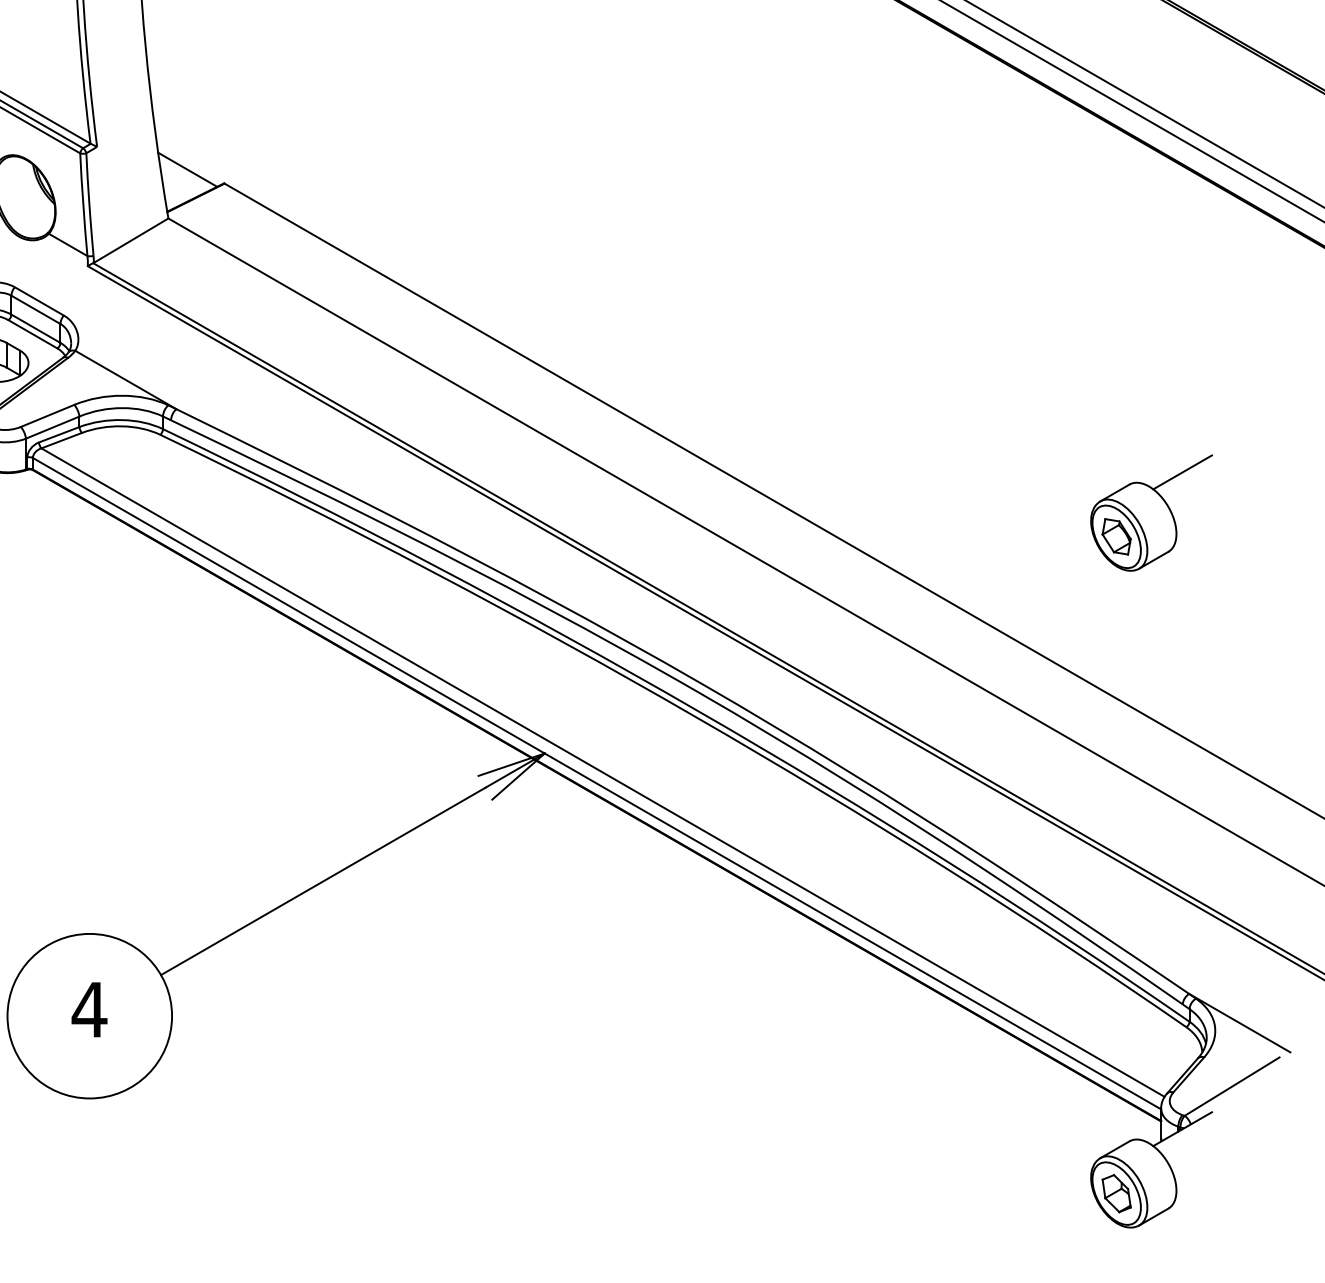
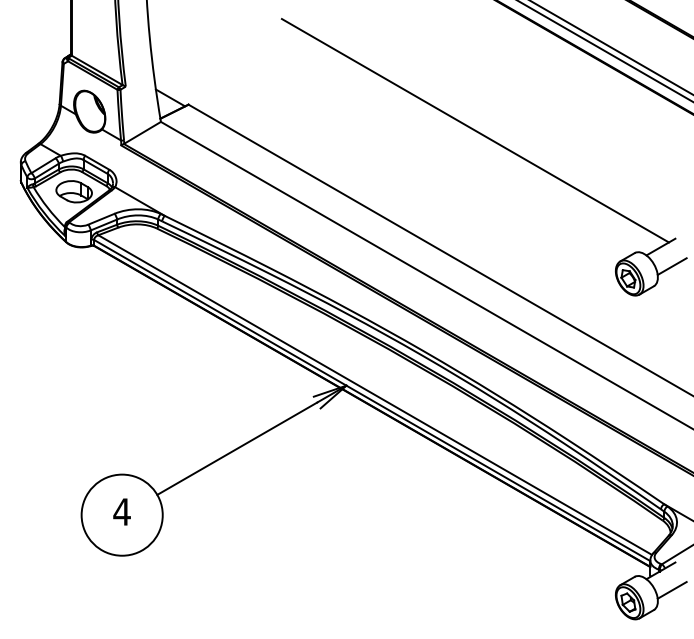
line: (804, 235) -> (474, 130), added
line: (1204, 511) -> (671, 266), added
line: (1204, 1168) -> (671, 590), added

